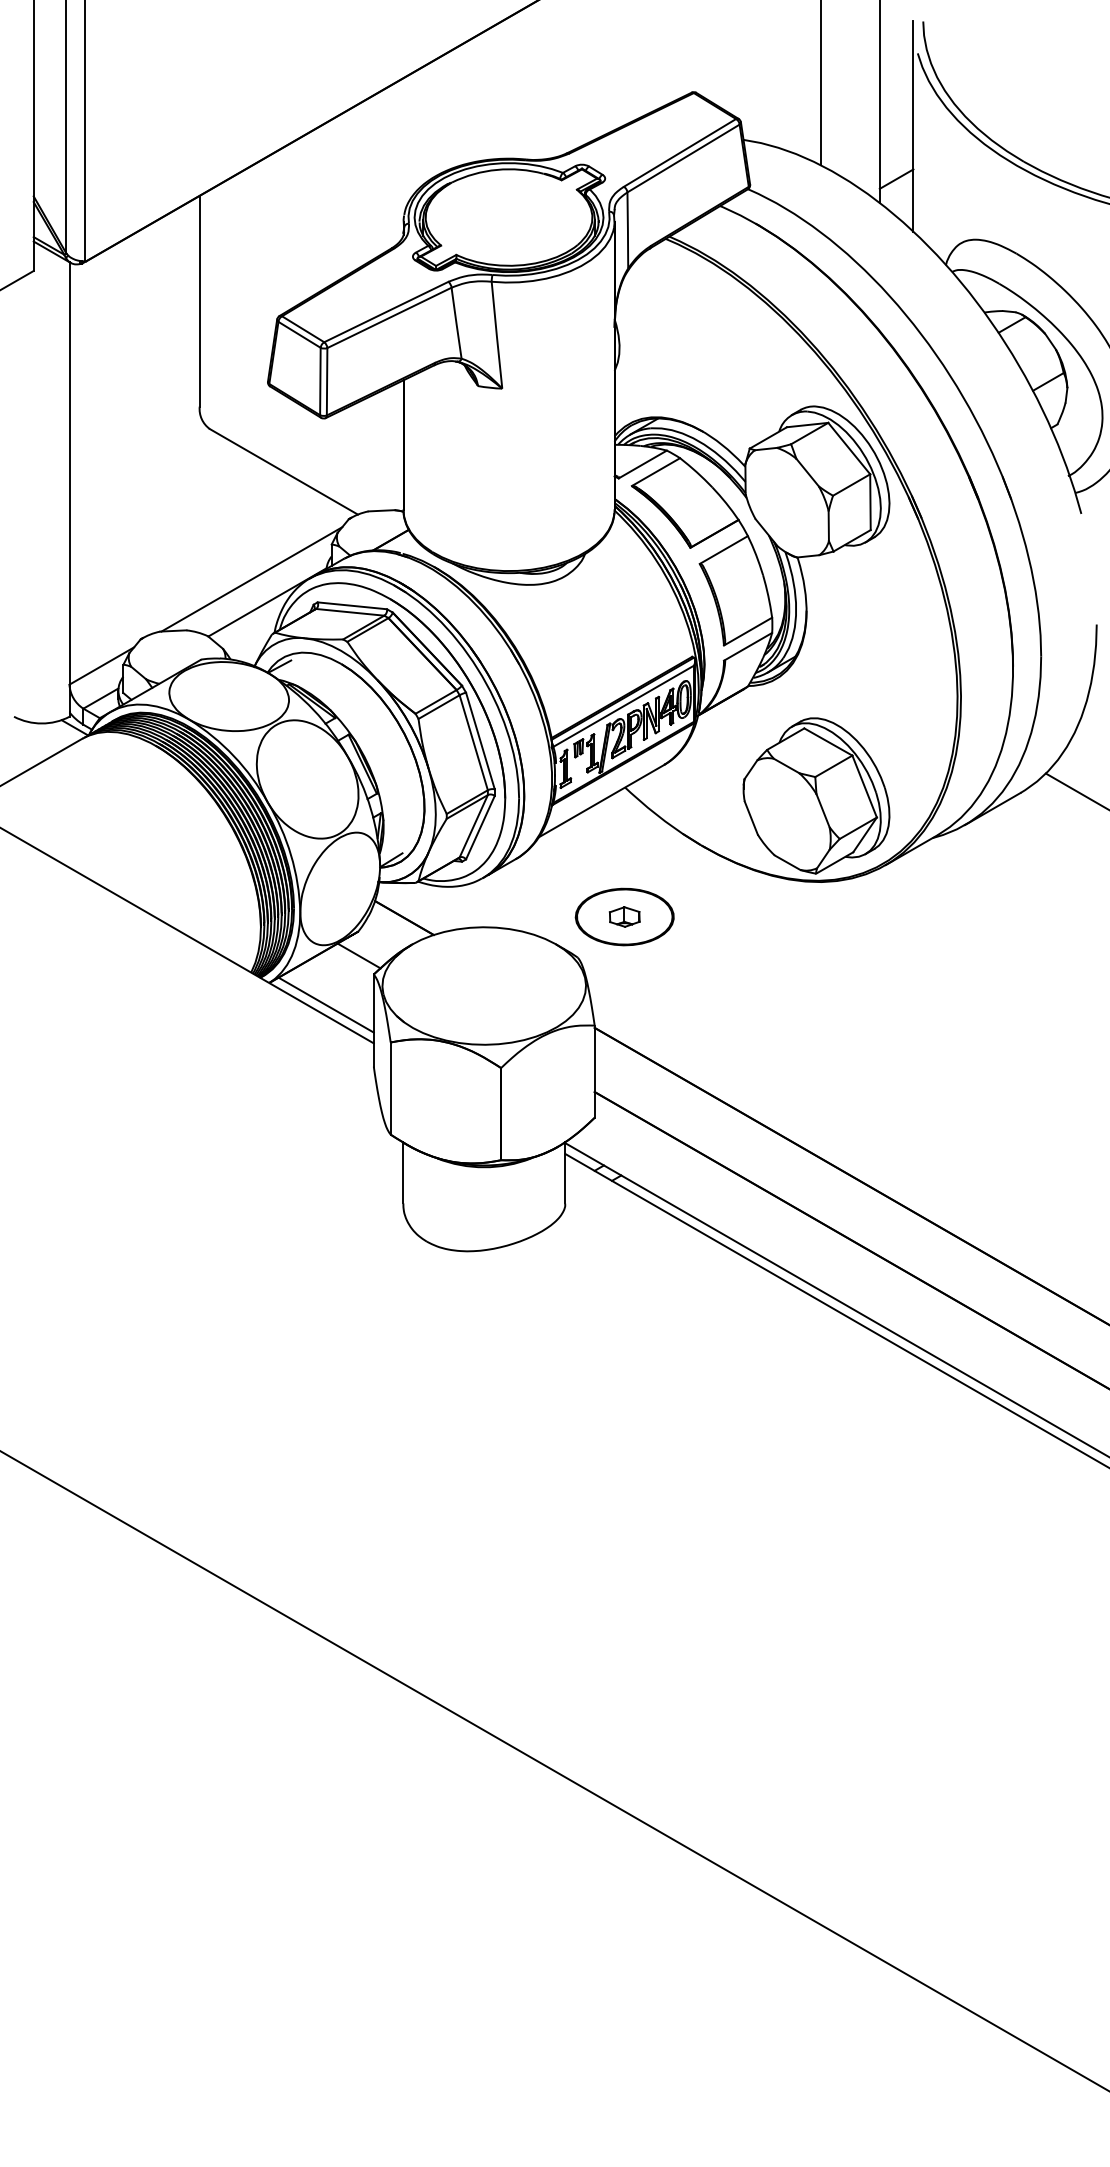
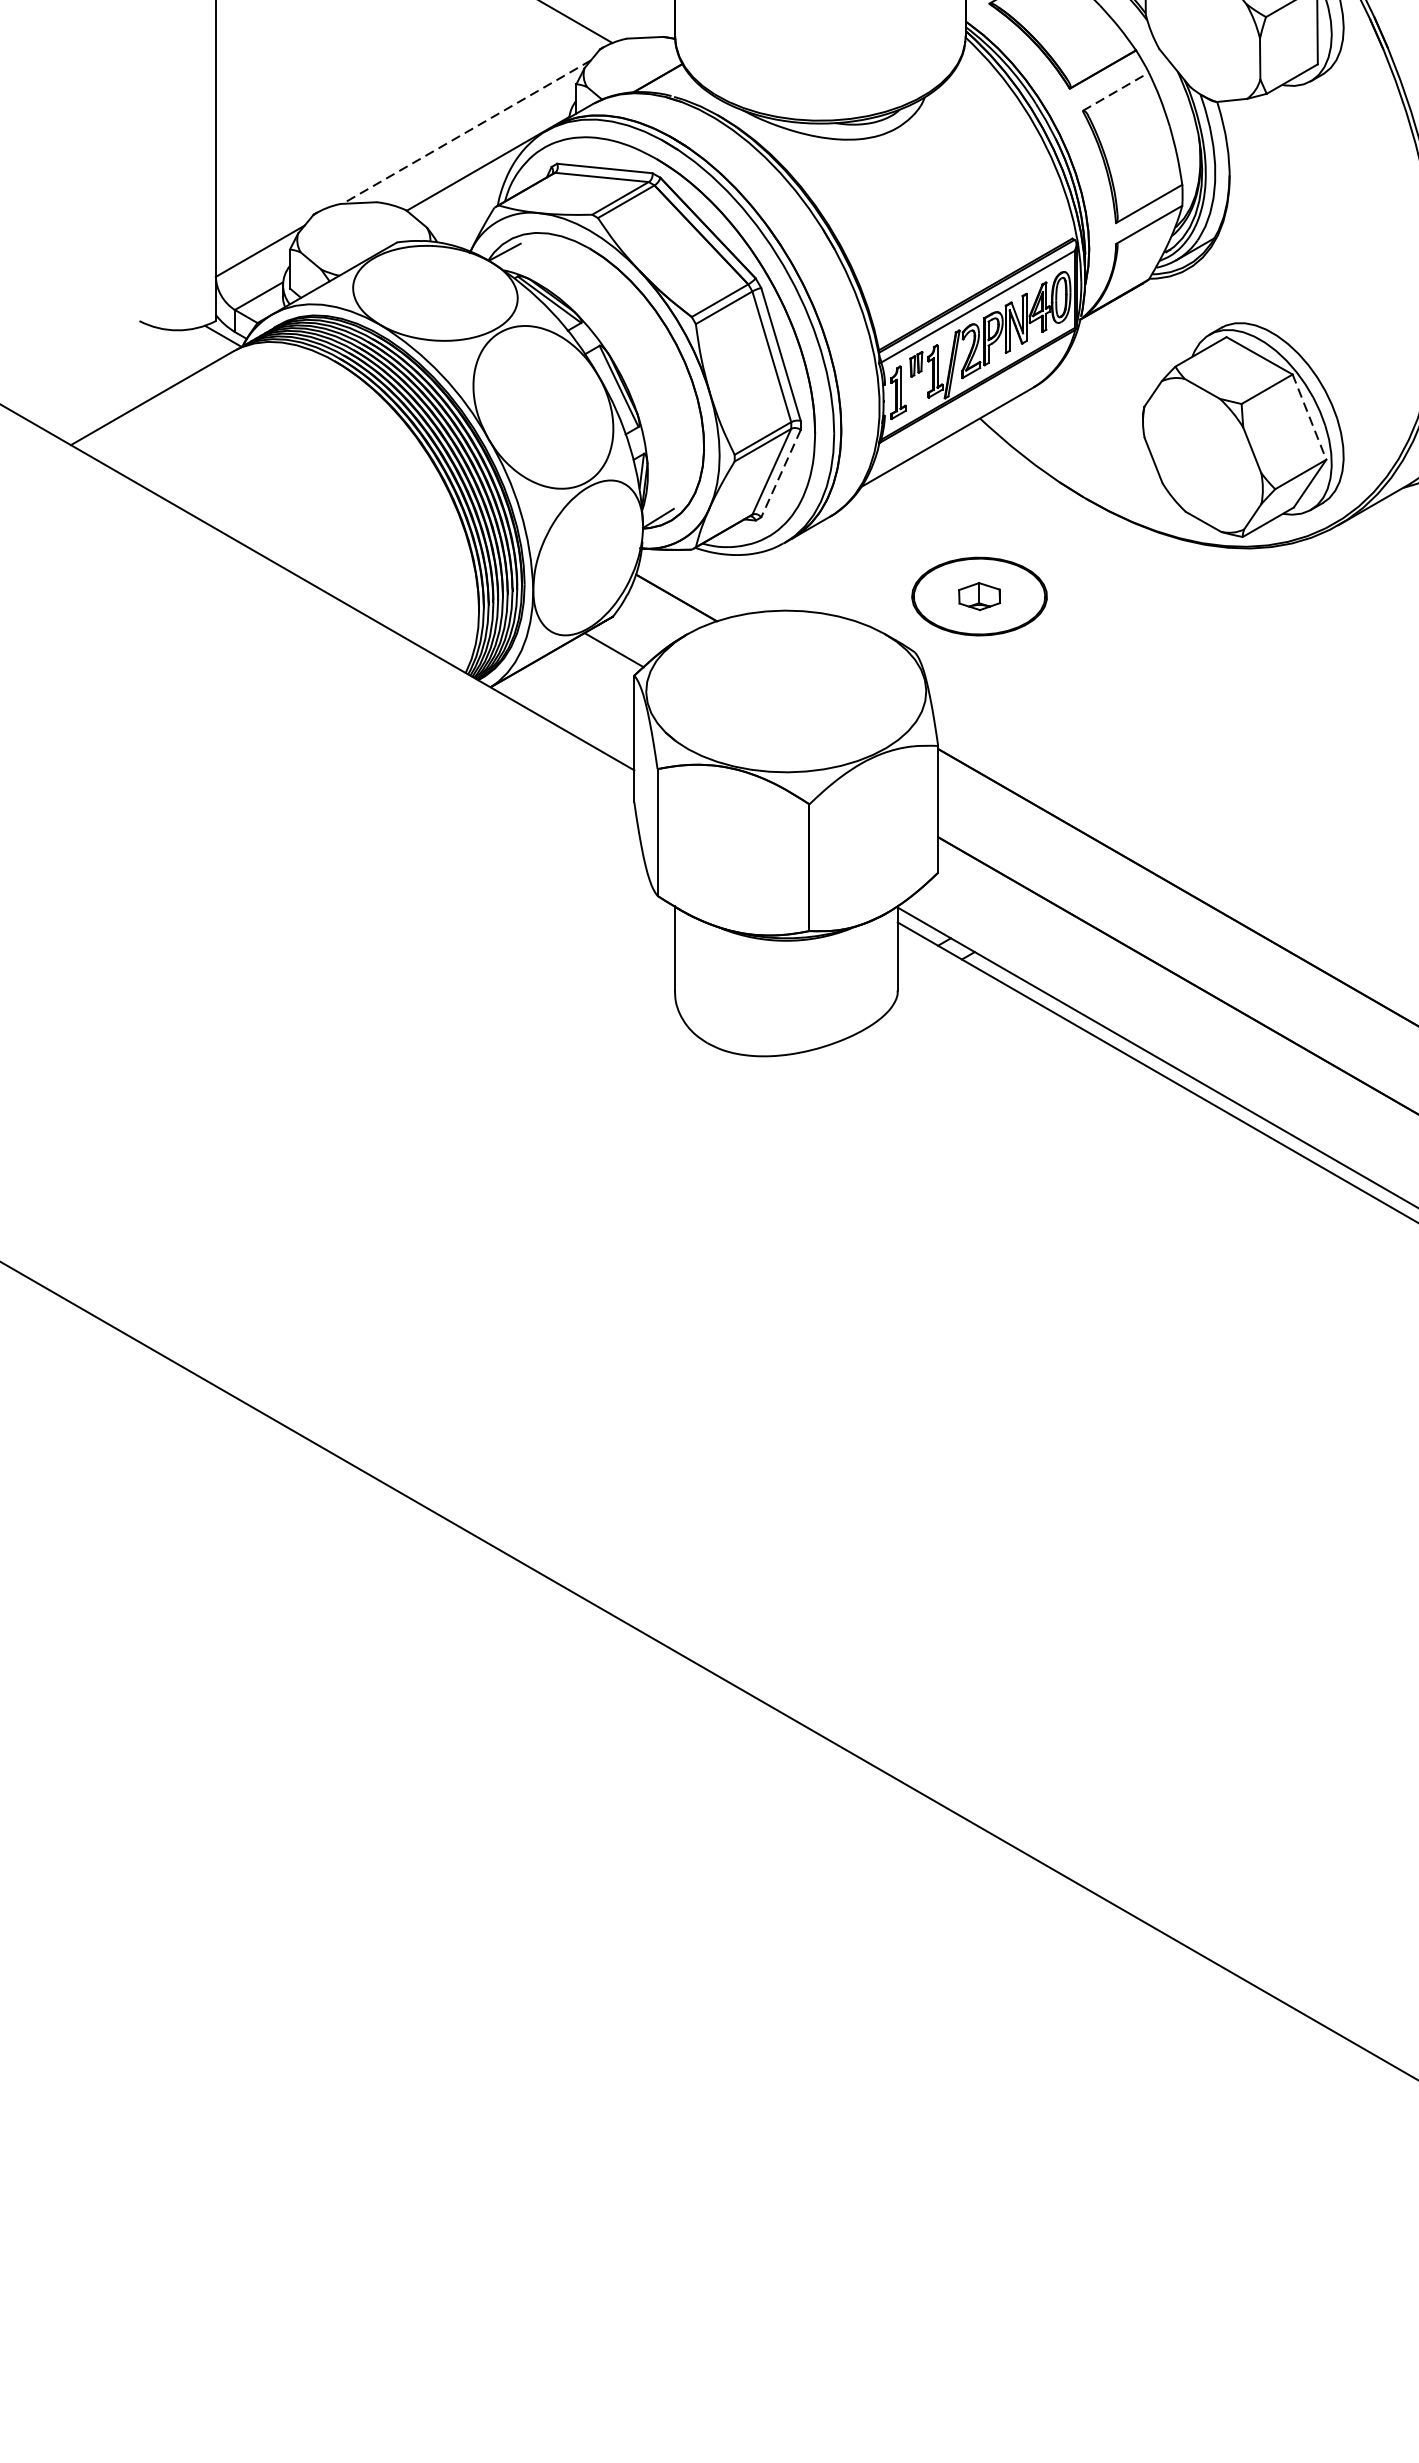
line: (723, 550) -> (1115, 92), solid -> dashed
line: (251, 579) -> (466, 132), solid -> dashed
line: (864, 787) -> (1309, 418), solid -> dashed
line: (480, 827) -> (781, 473), solid -> dashed
line: (325, 1004) -> (567, 716), removed

